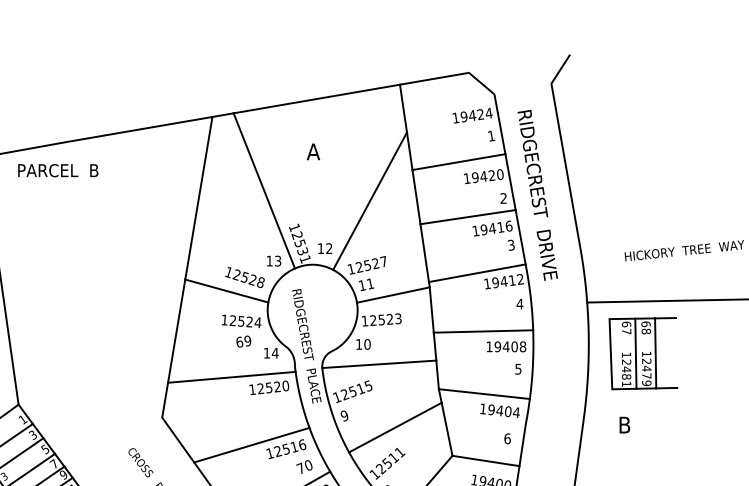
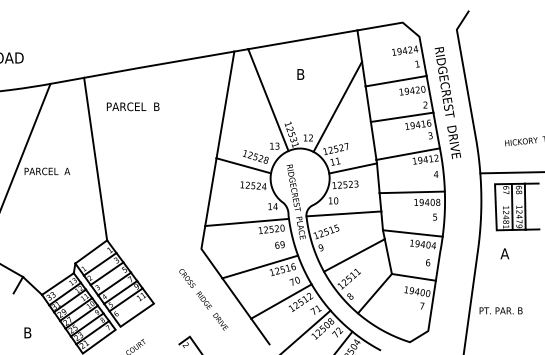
text: (313, 151) -> (300, 74), A -> B
text: (57, 170) -> (132, 106), moved
text: (243, 340) -> (279, 244), moved
text: (624, 424) -> (504, 253), B -> A

